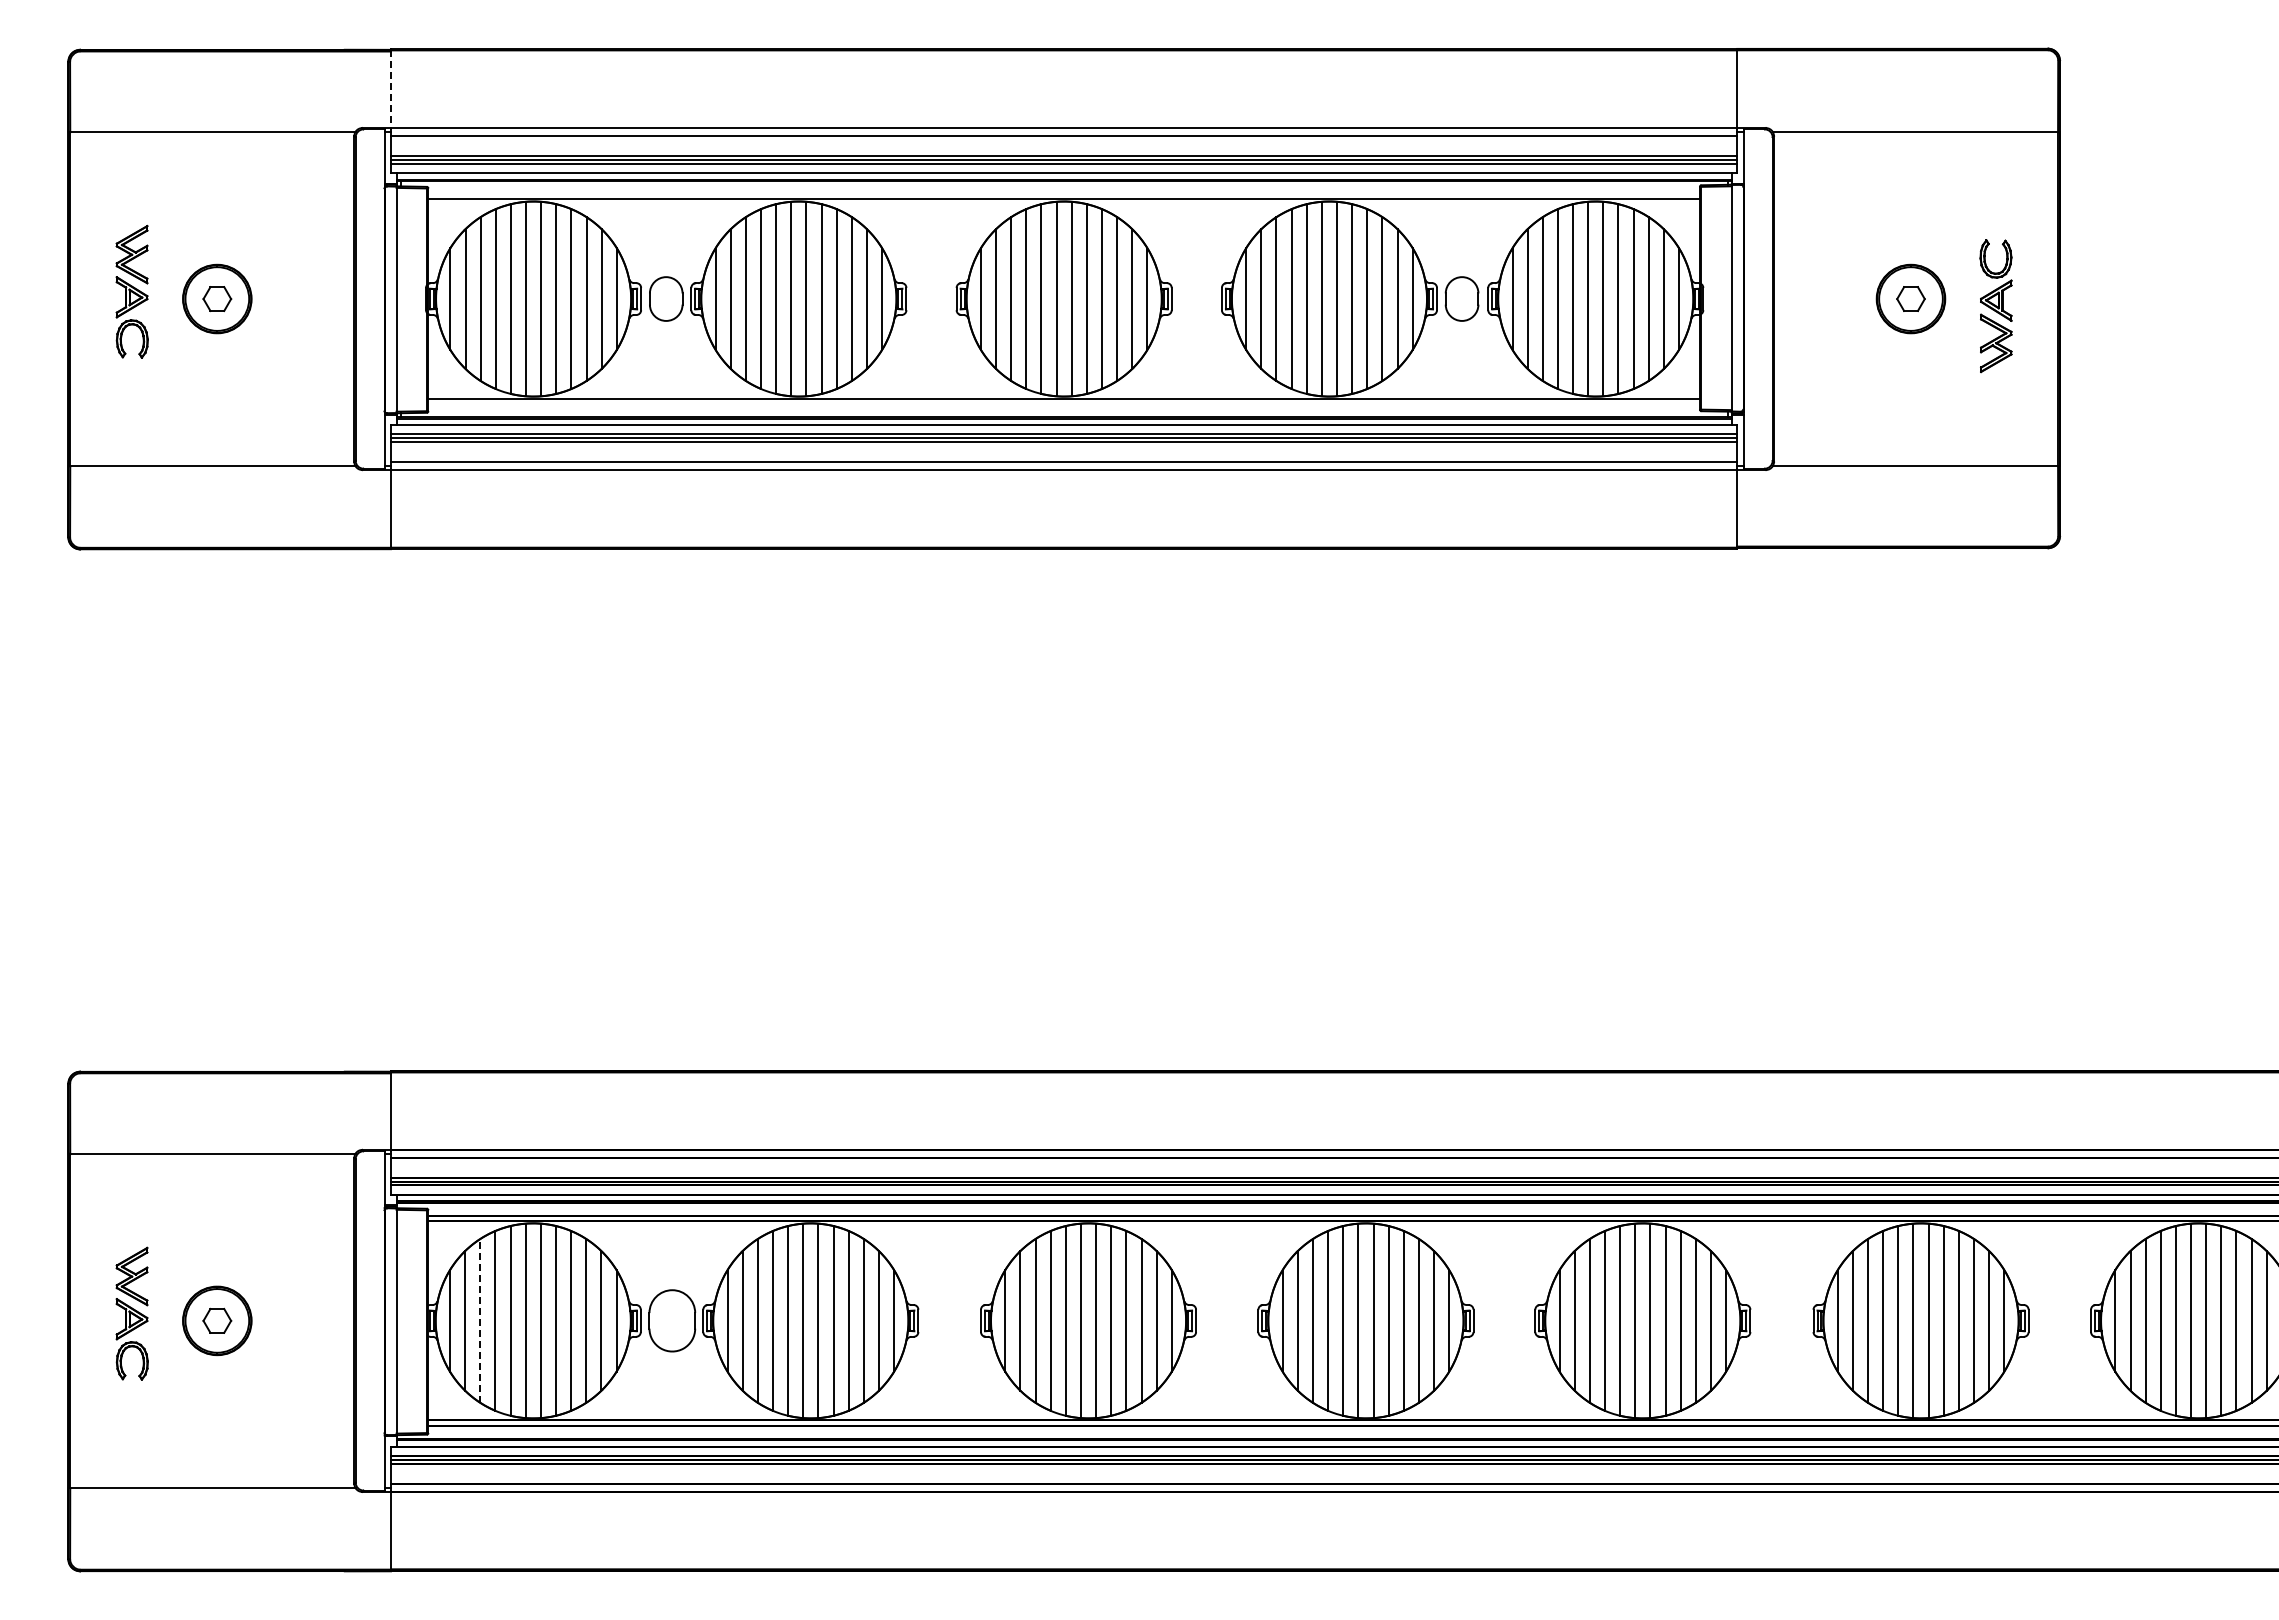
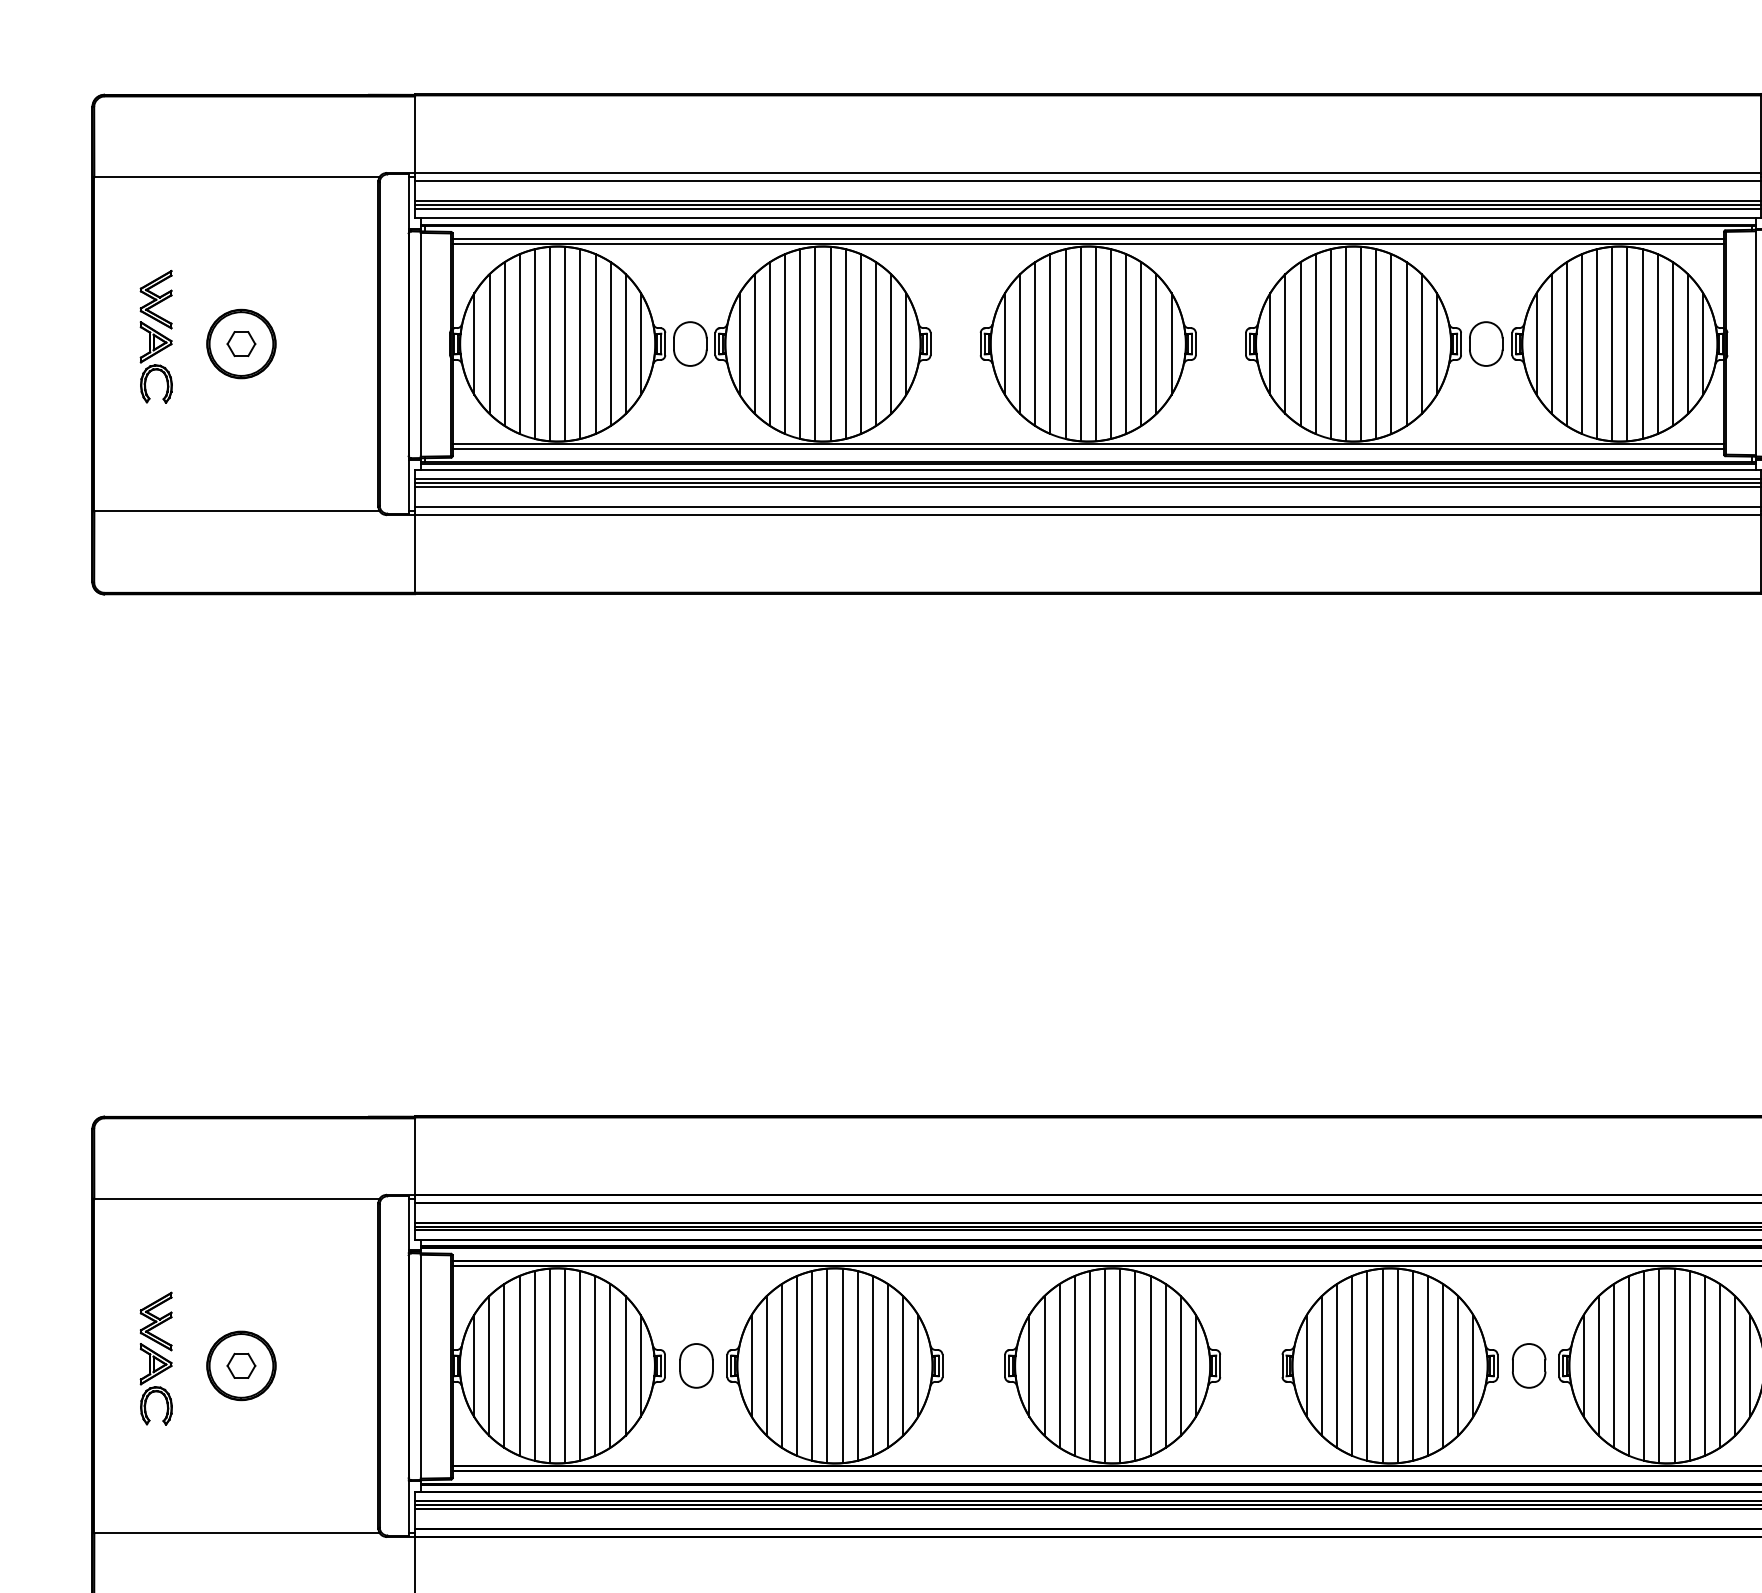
line: (391, 89) -> (415, 134), dashed -> solid
line: (1063, 194) -> (1087, 239), added
line: (1063, 403) -> (1087, 448), added
line: (480, 1320) -> (504, 1365), dashed -> solid
part: (672, 1320) -> (696, 1365), size x0.71
part: (1504, 1320) -> (1528, 1365), added

